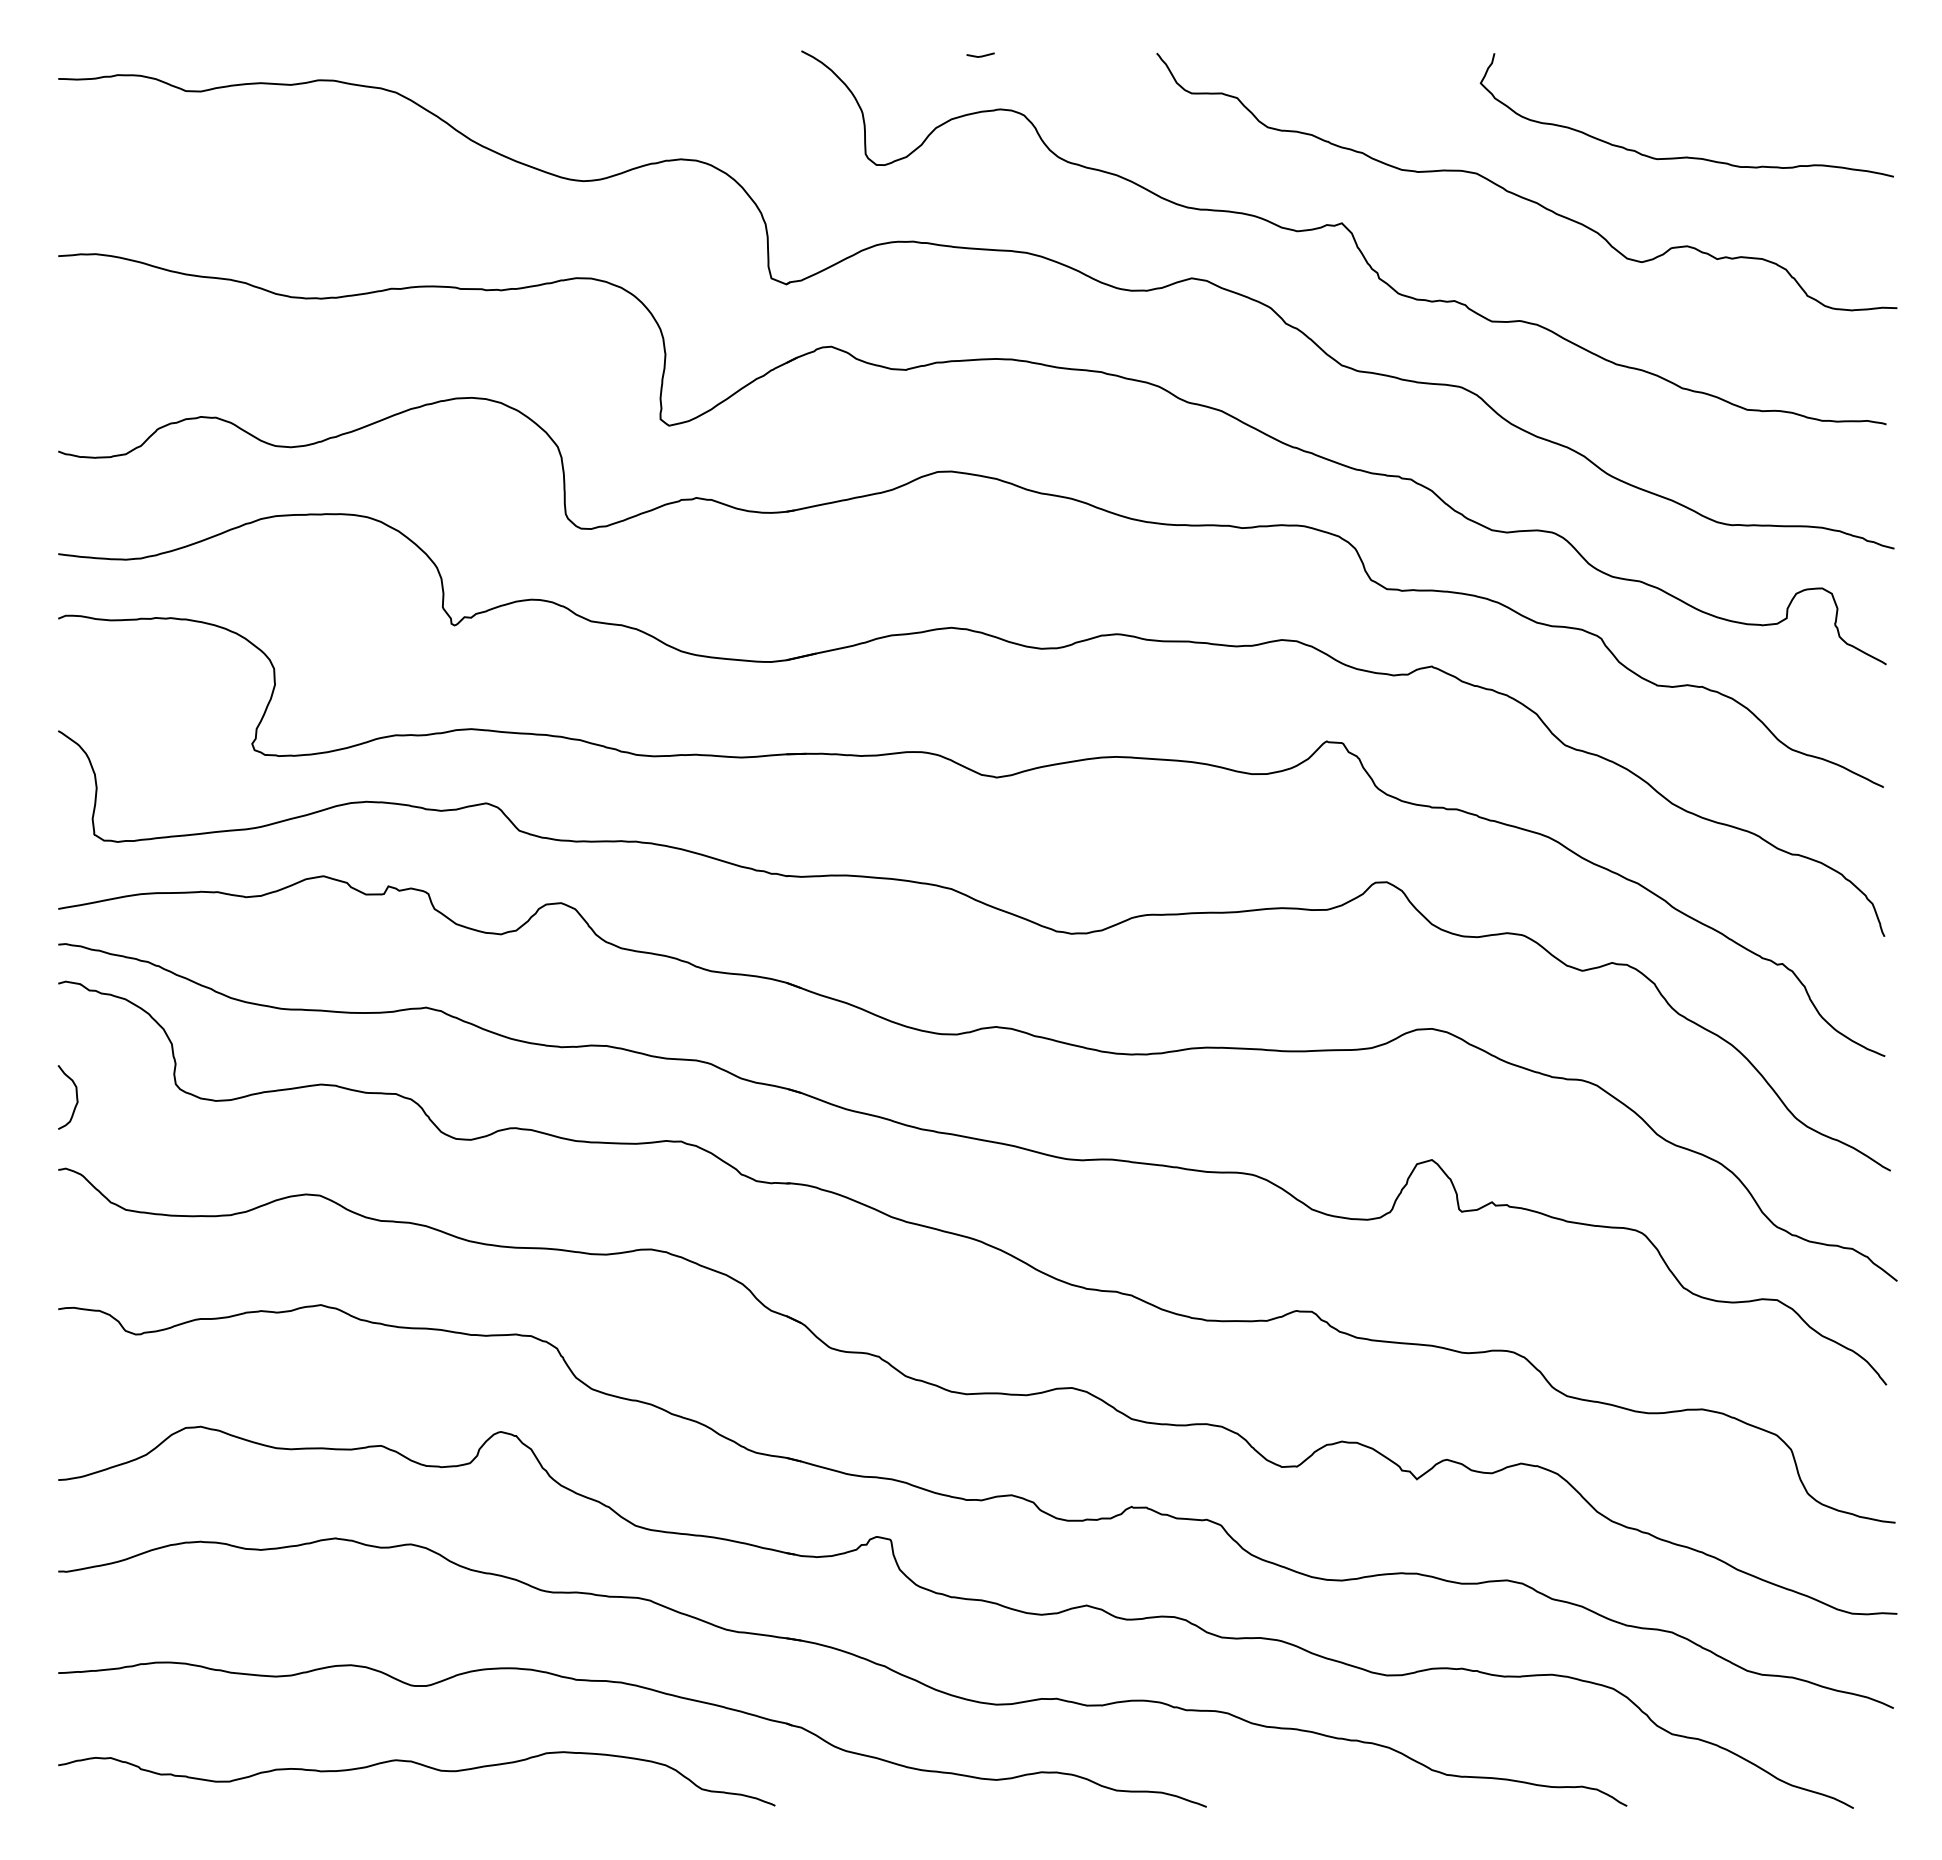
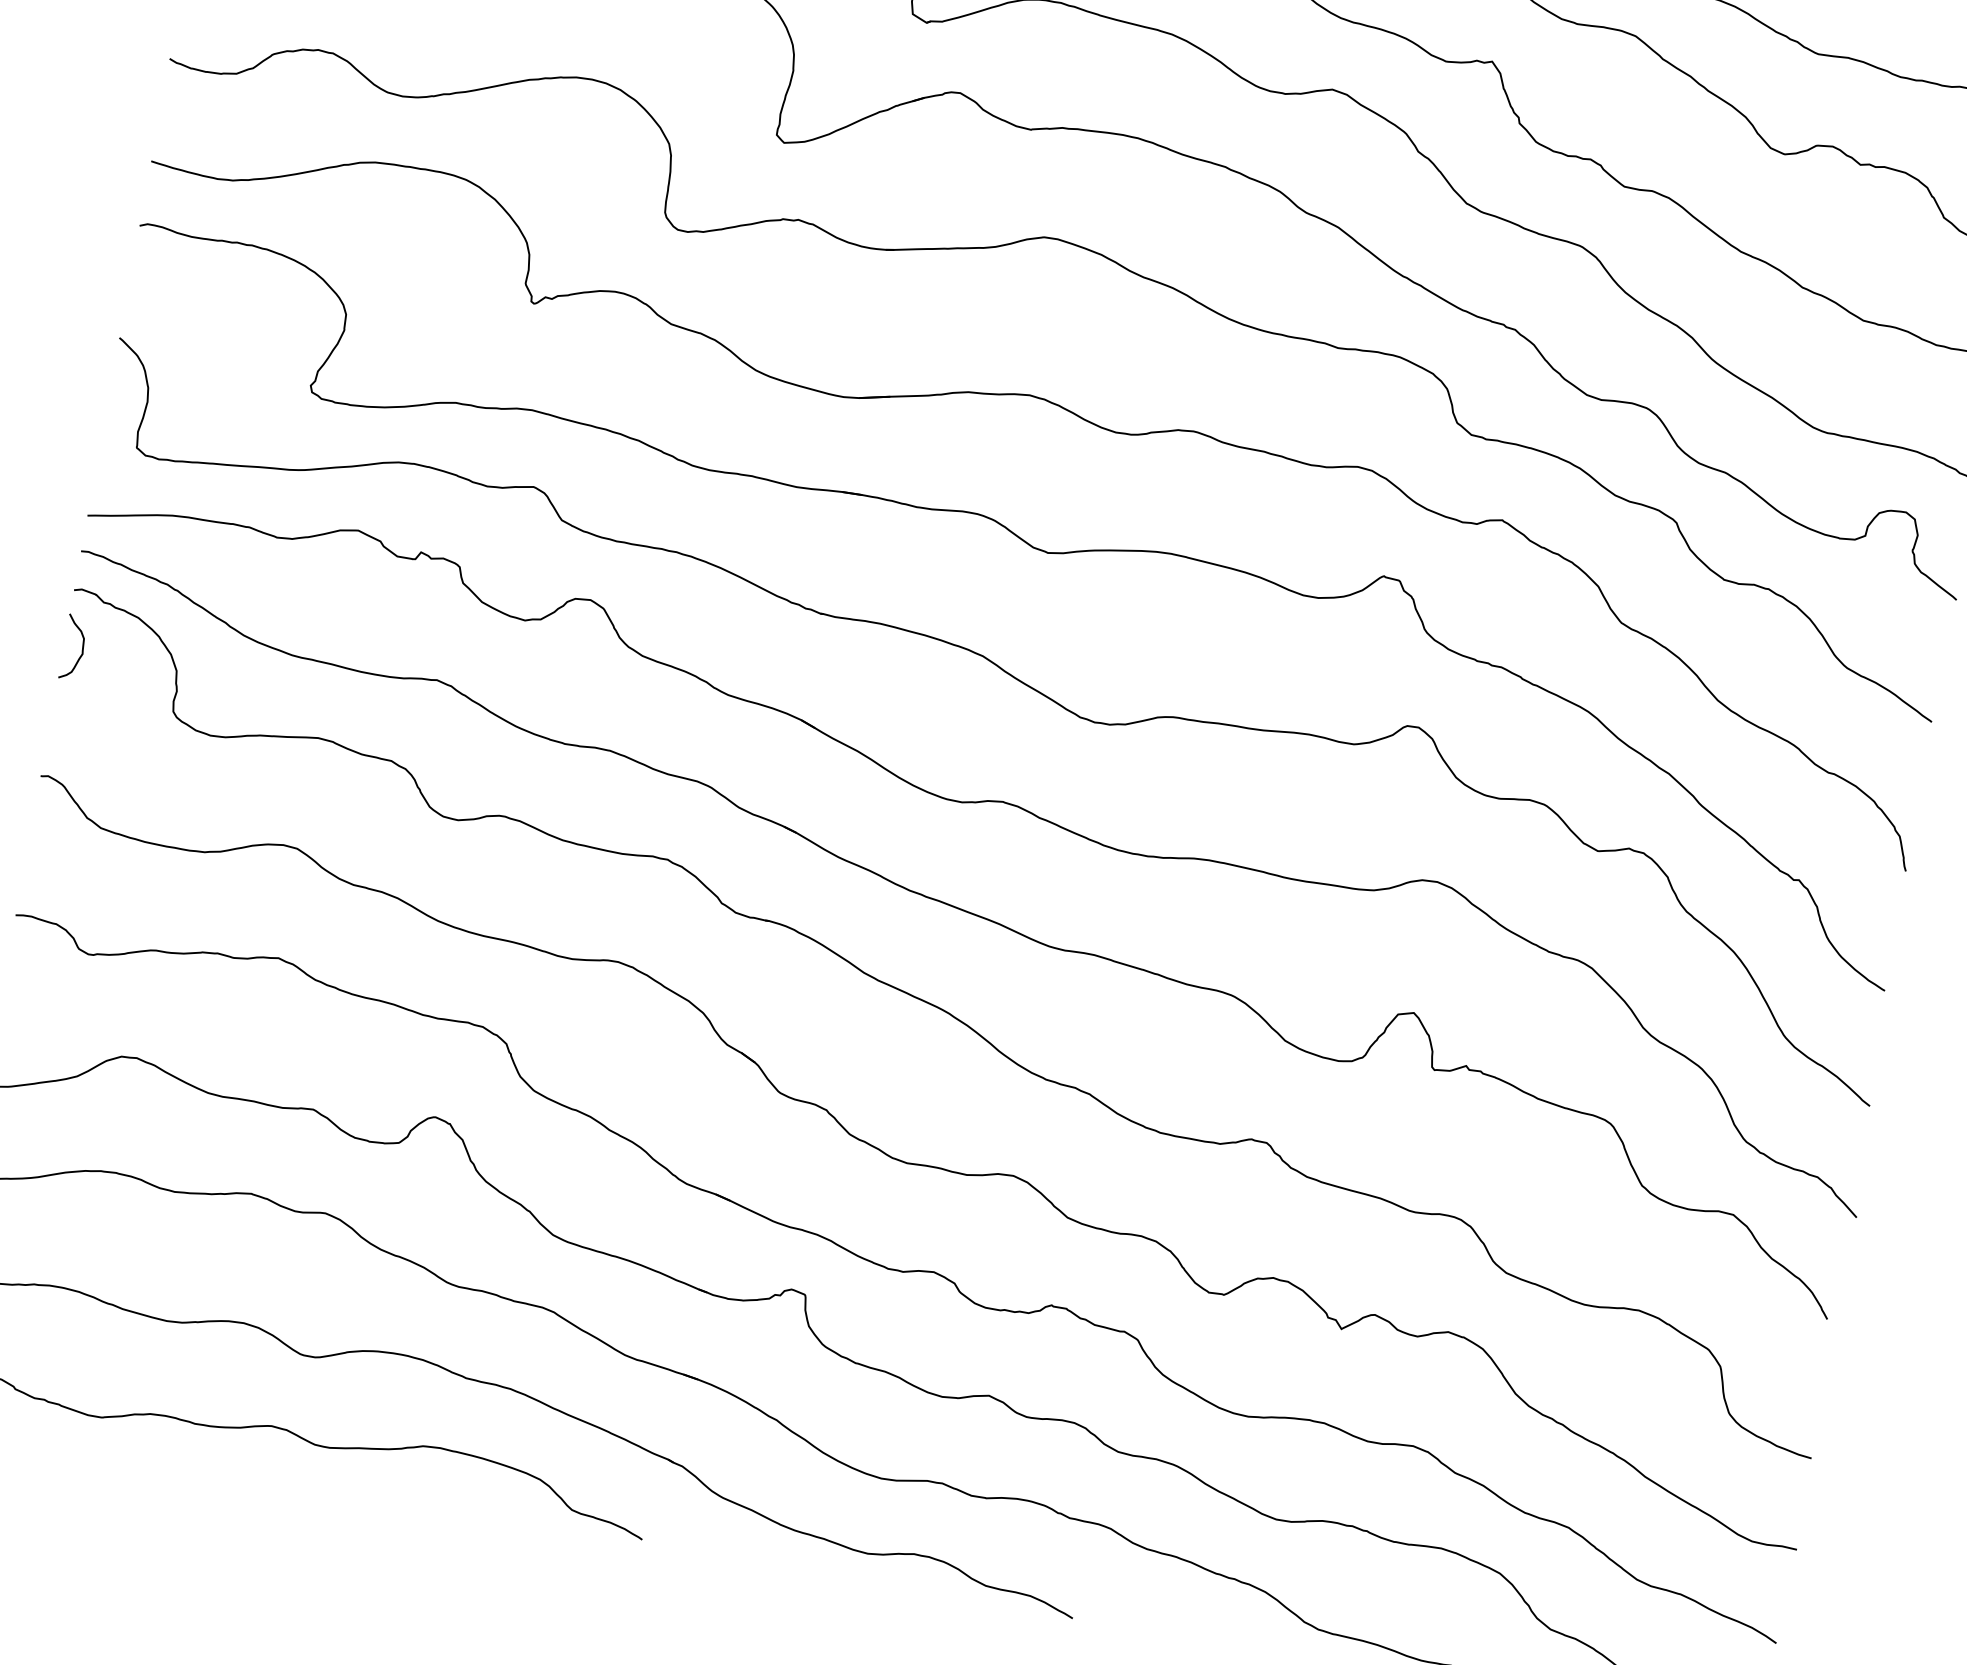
curve: (76, 1097) -> (82, 649), moved

